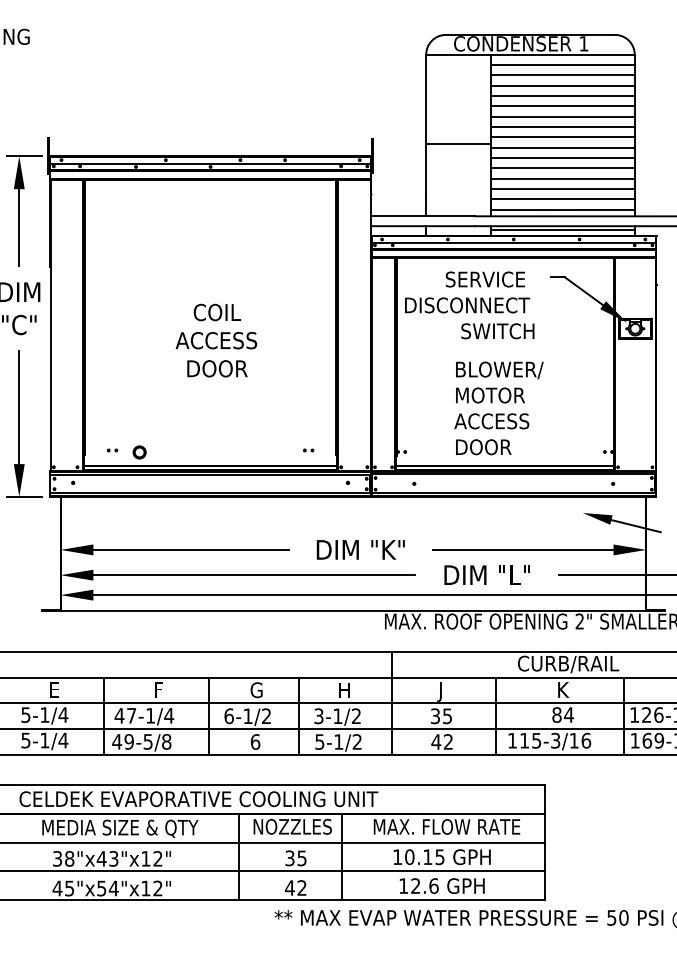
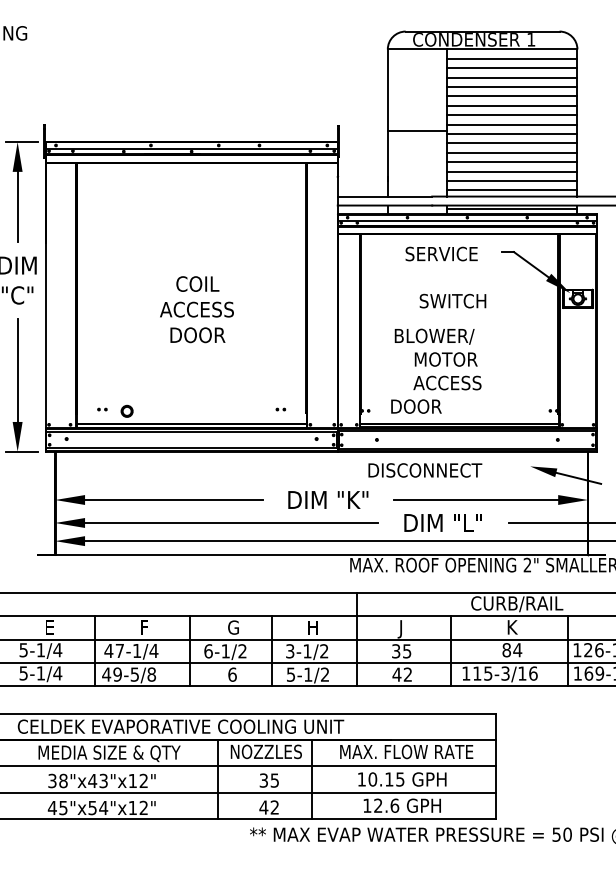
text: (467, 305) -> (425, 470), moved
text: (499, 370) -> (434, 336), moved
text: (483, 447) -> (416, 406), moved

